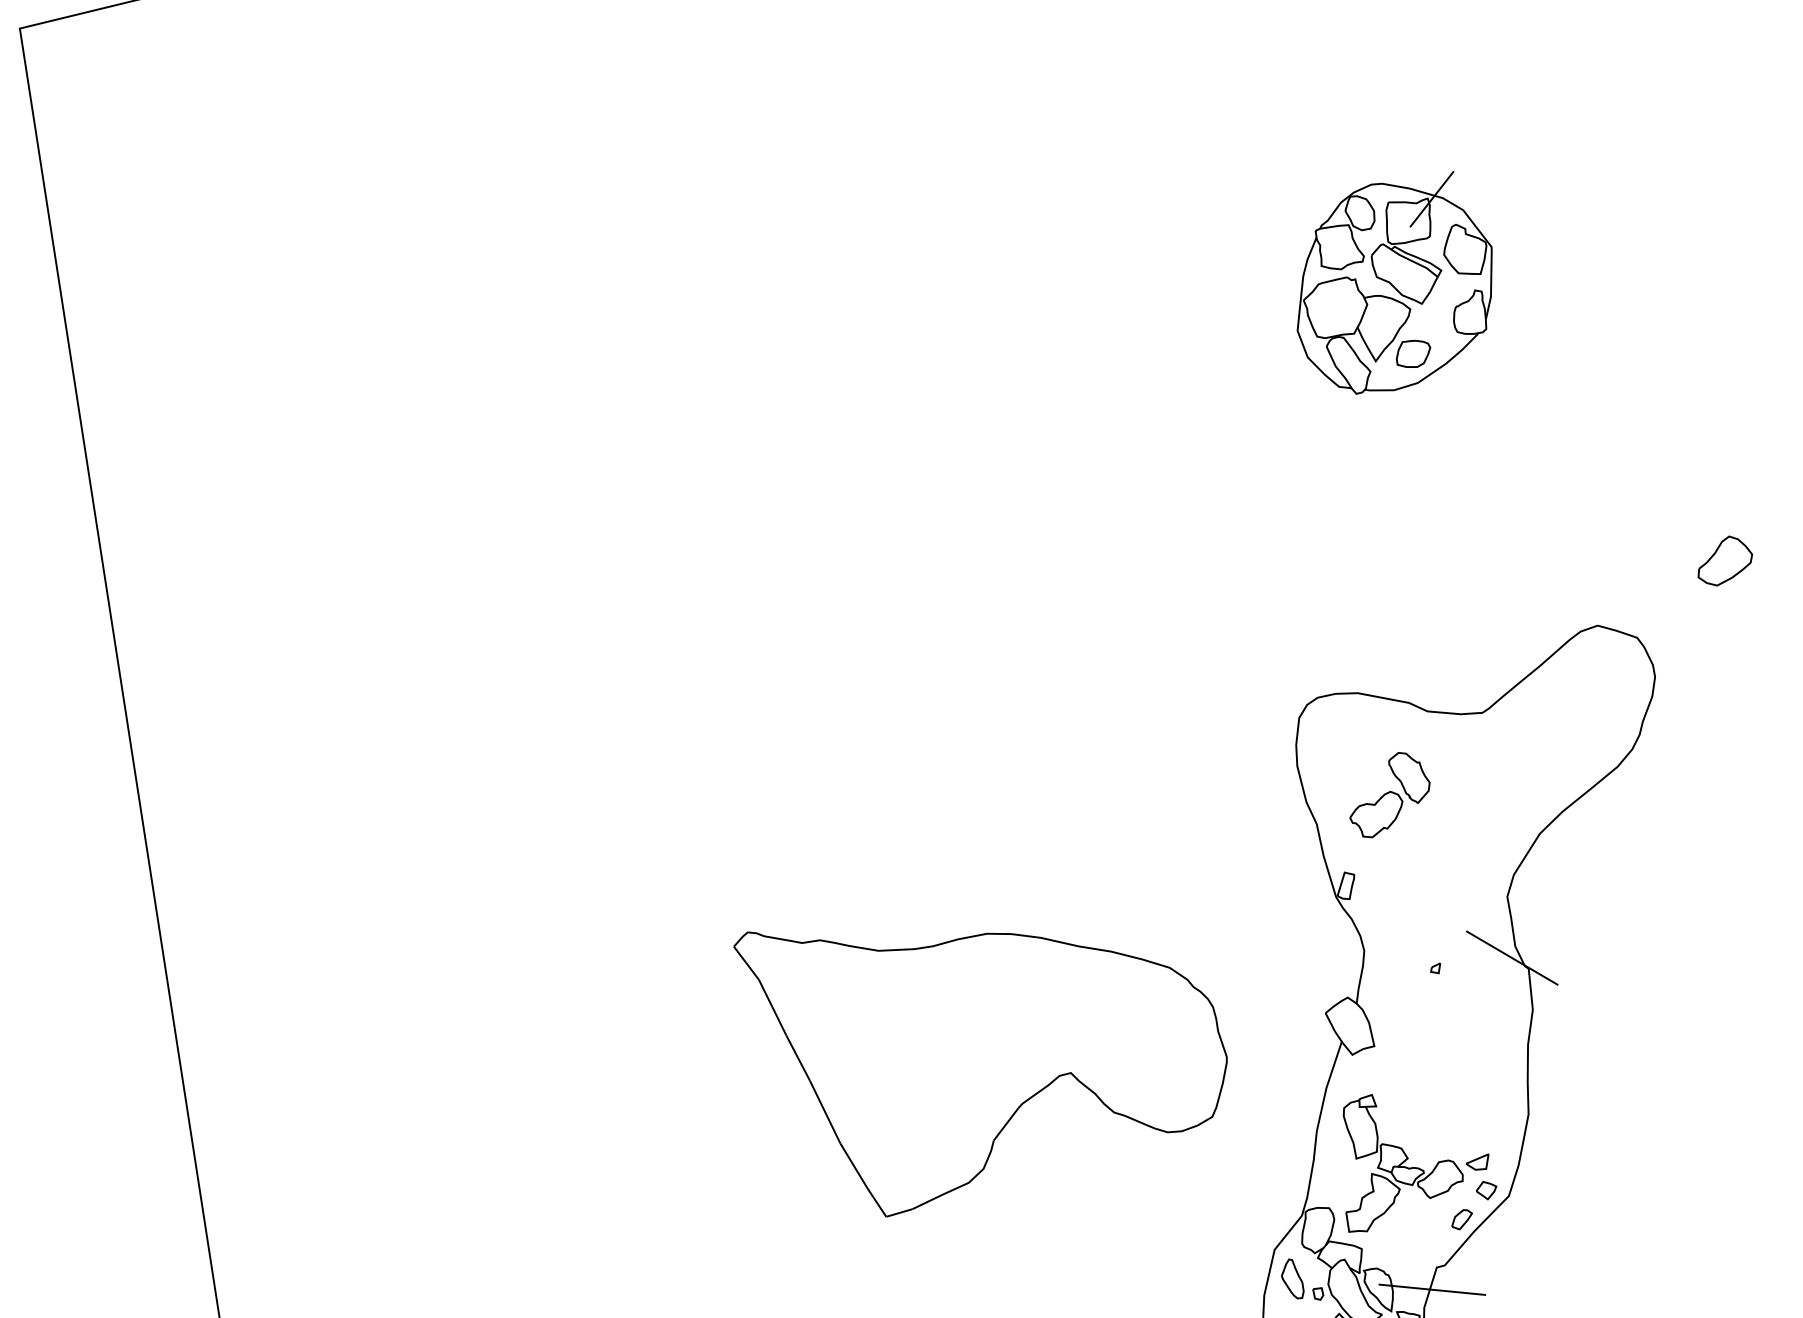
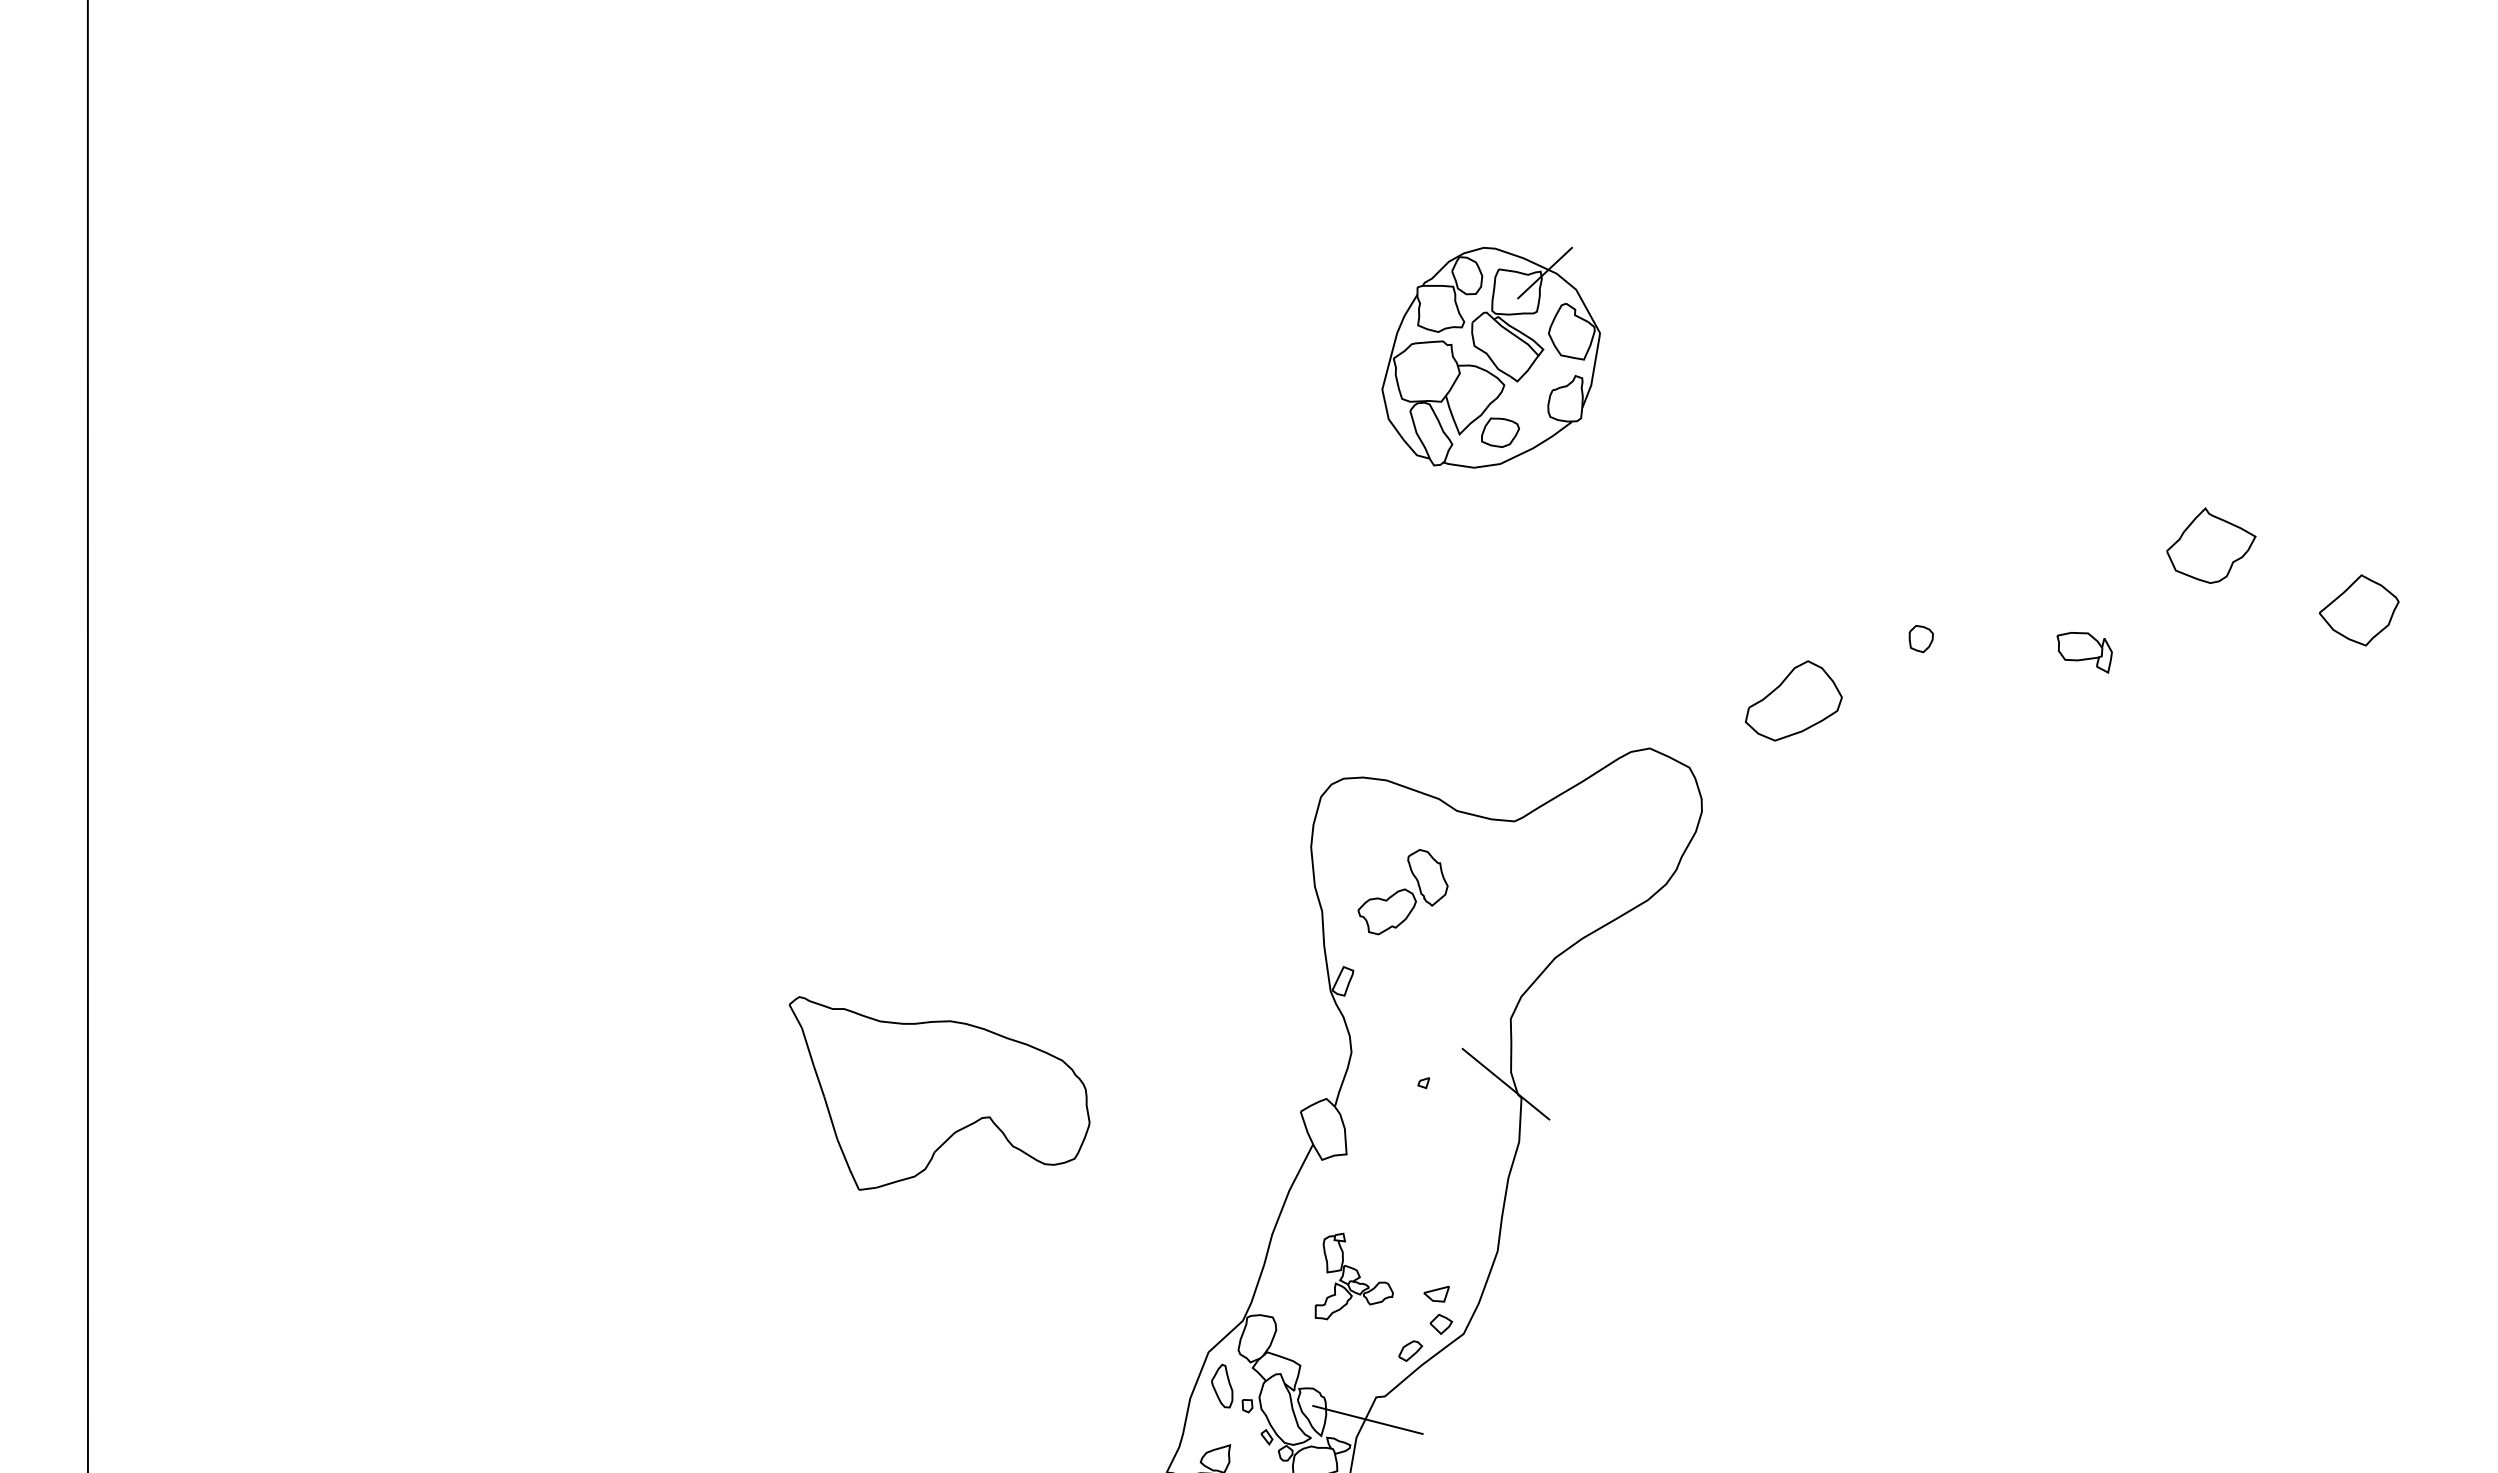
part: (1724, 560) -> (1793, 700), size x1.6
part: (987, 1048) -> (939, 1093), size x0.6
part: (1399, 1158) -> (1354, 1276), size x0.6

